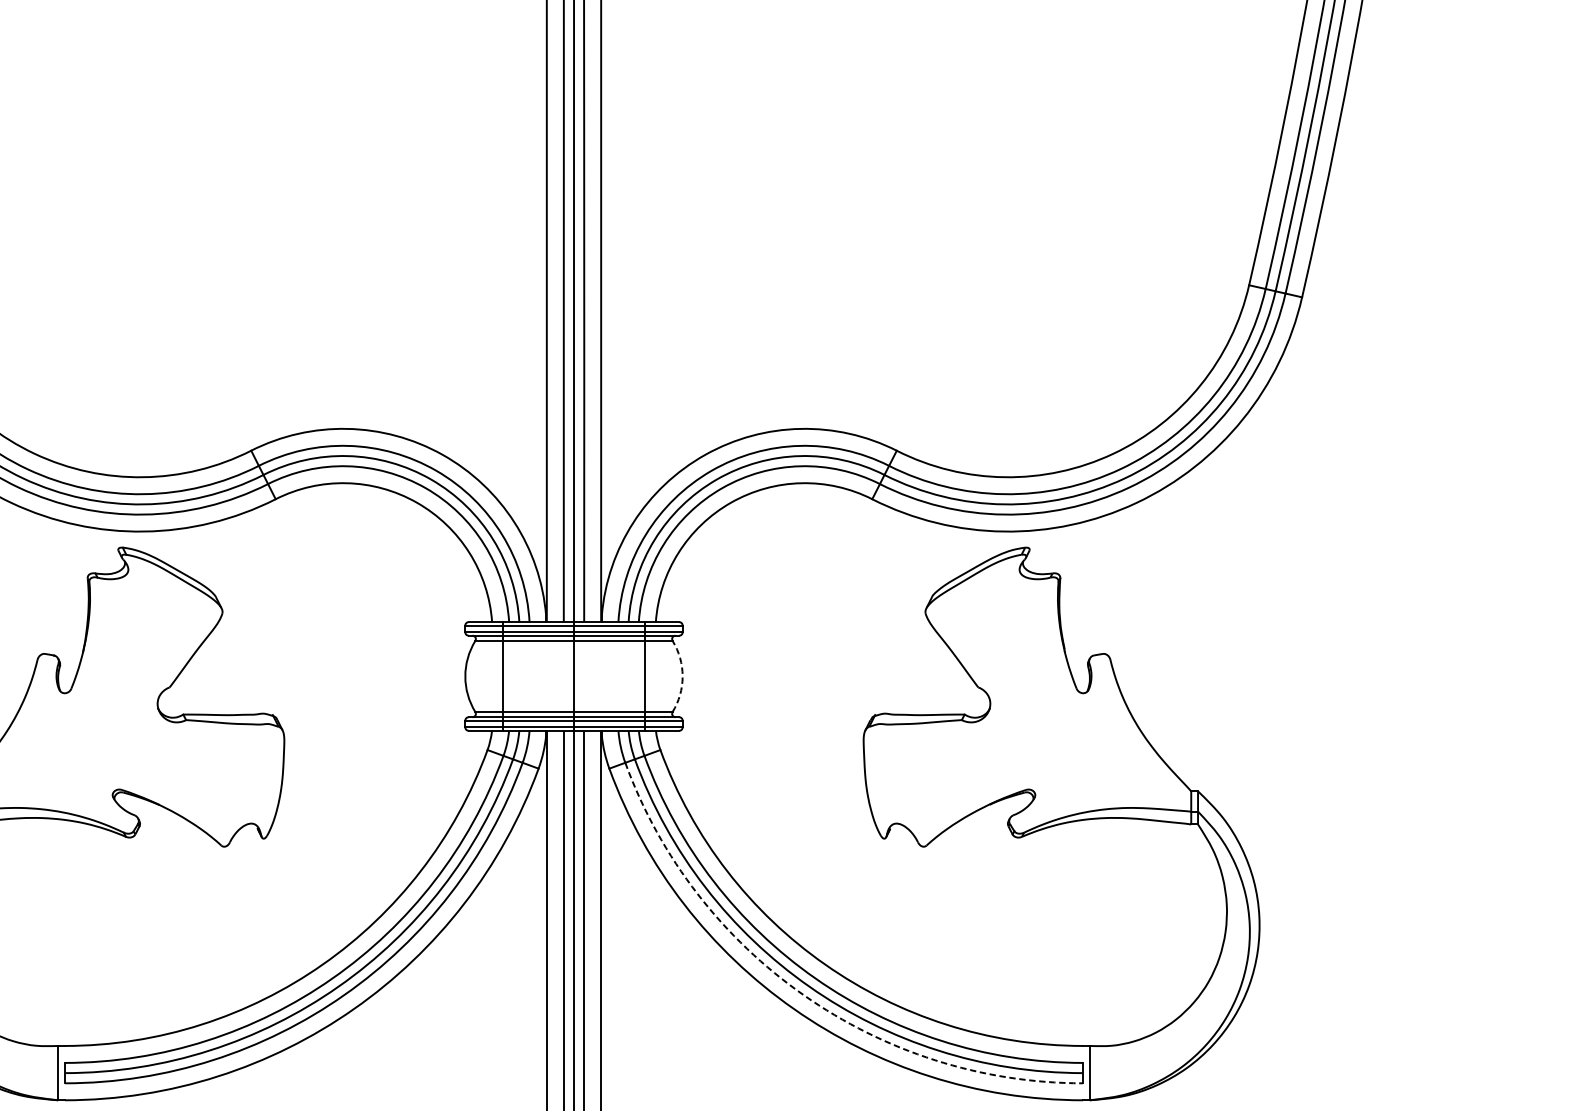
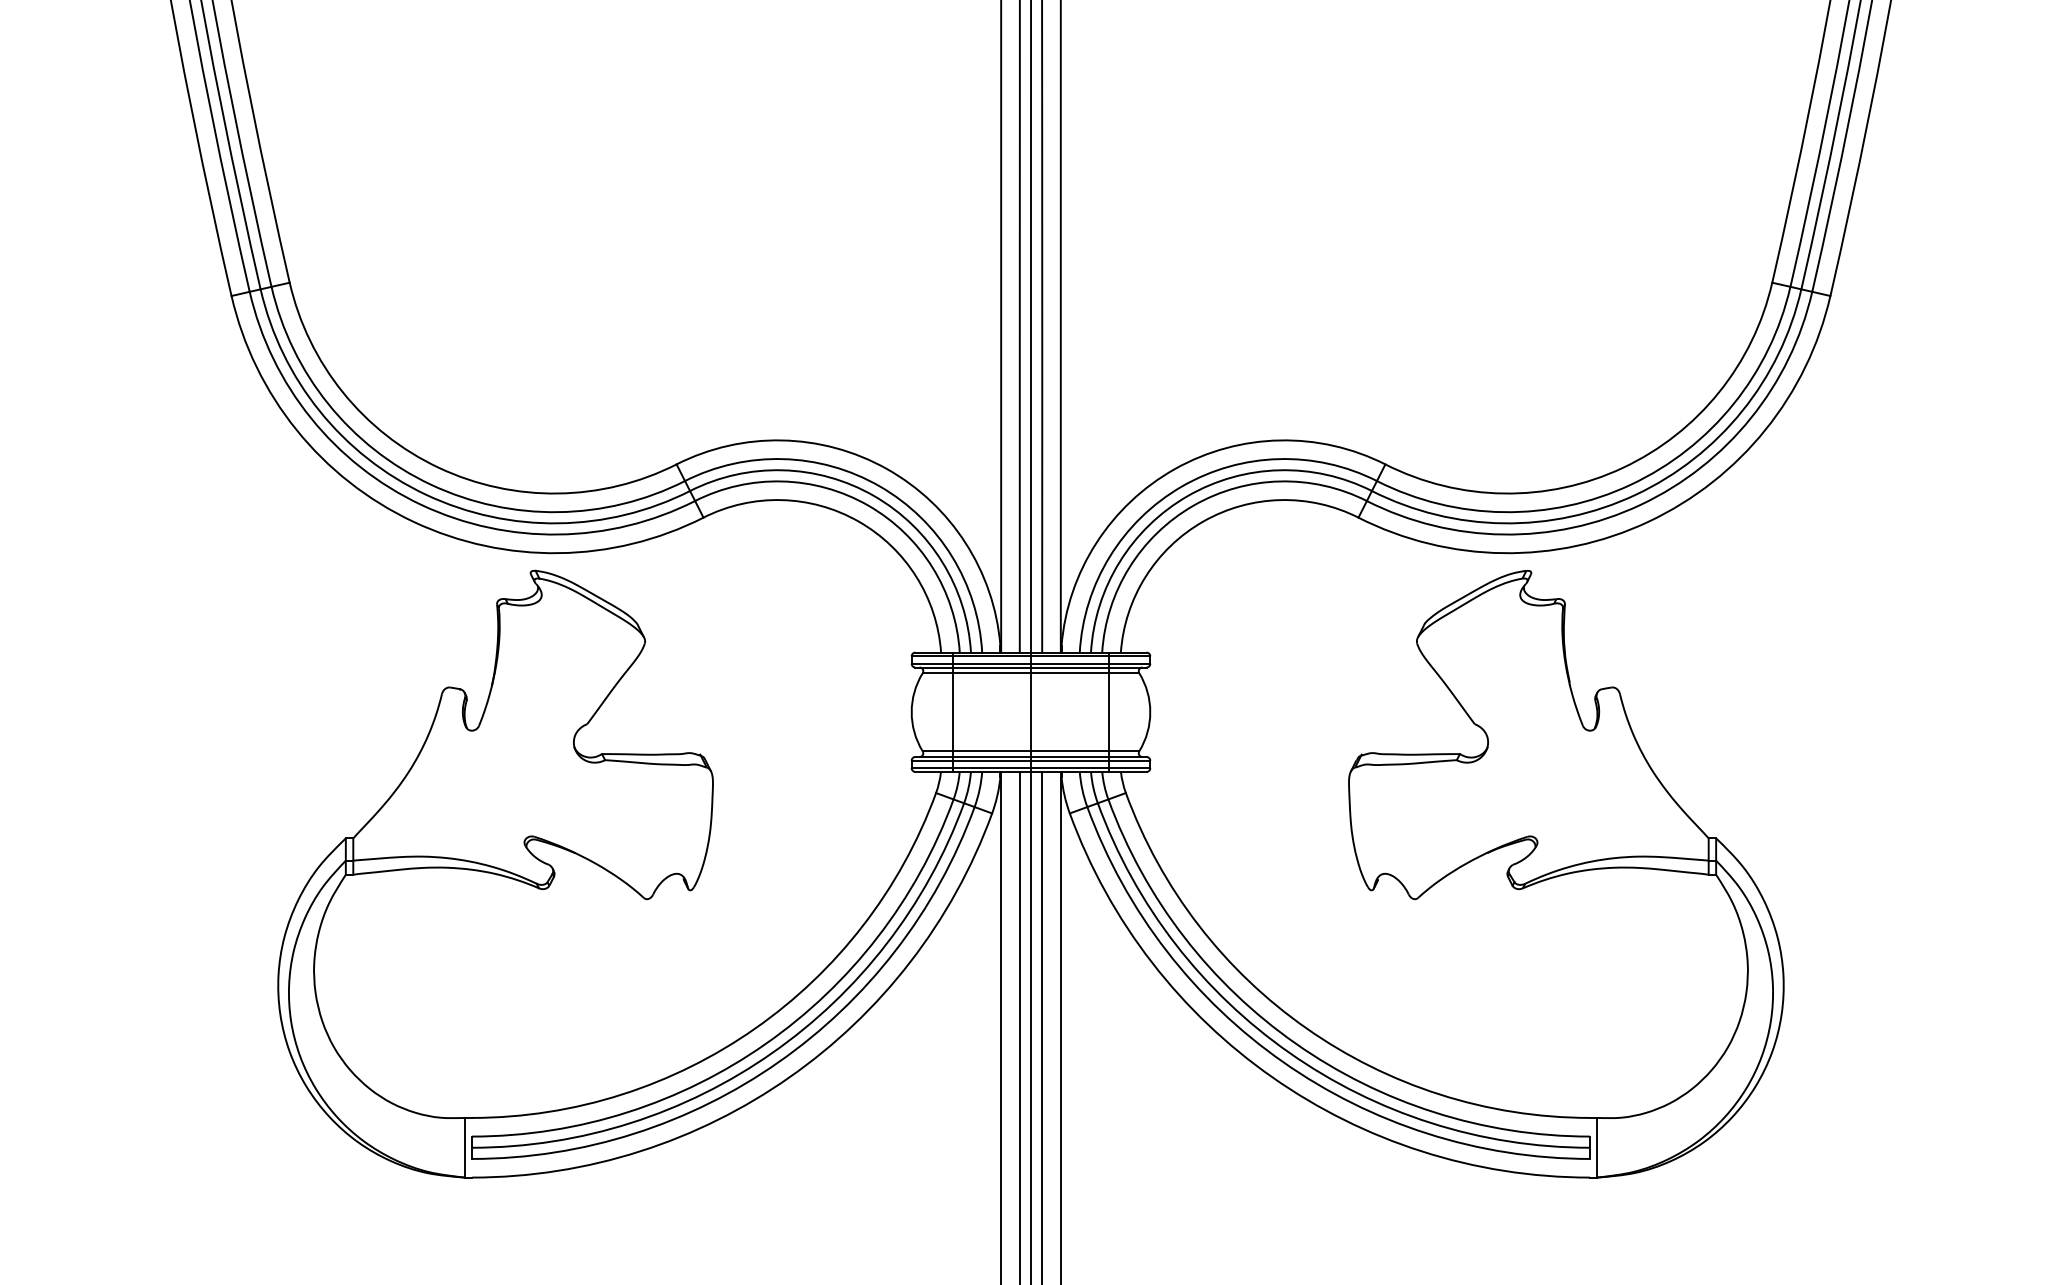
arc: (682, 676) -> (1150, 712), dashed -> solid
arc: (803, 995) -> (1283, 1062), dashed -> solid

